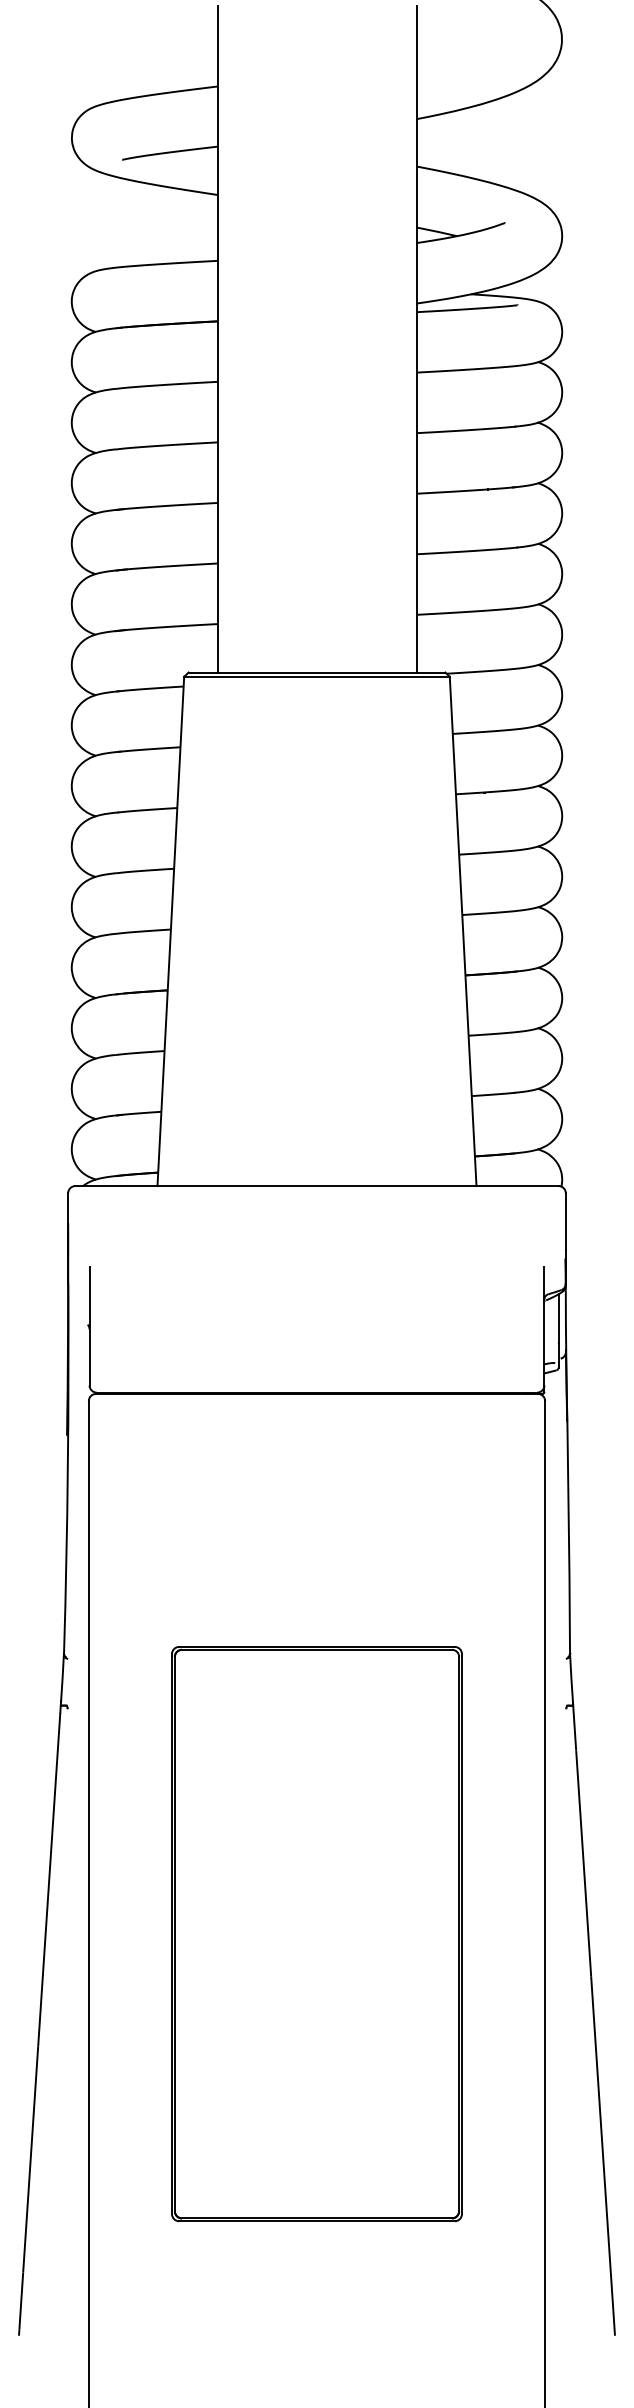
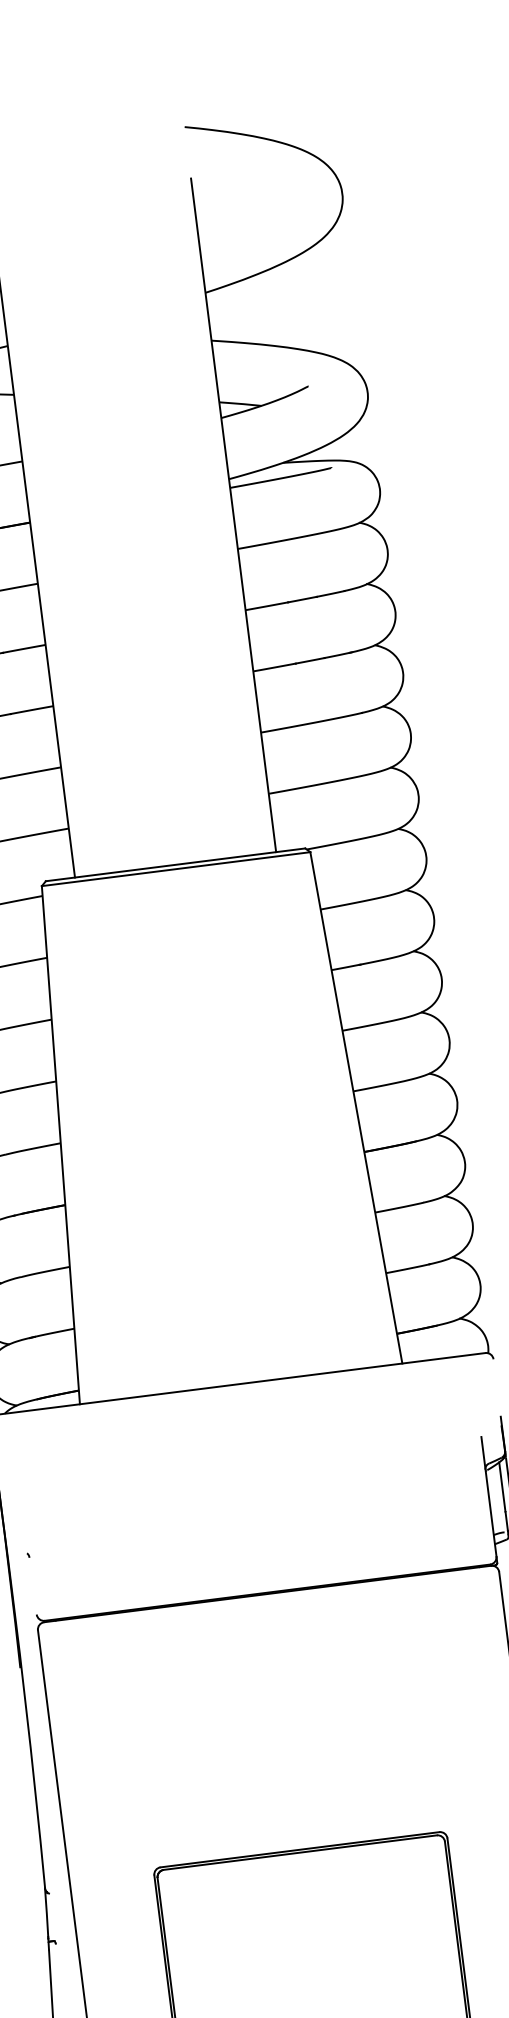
line: (565, 1221) -> (496, 1387), removed
line: (89, 1326) -> (29, 1554), removed

